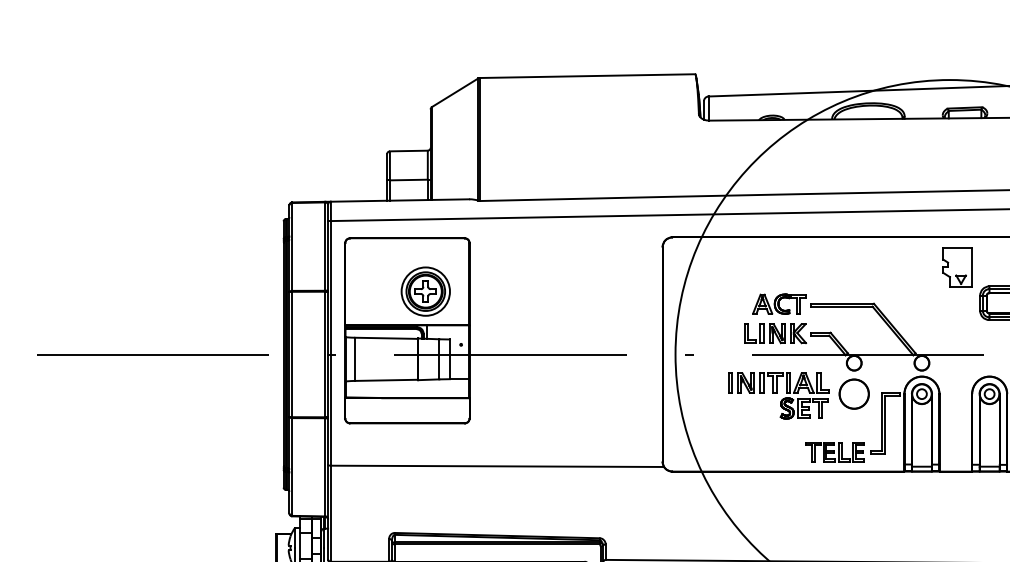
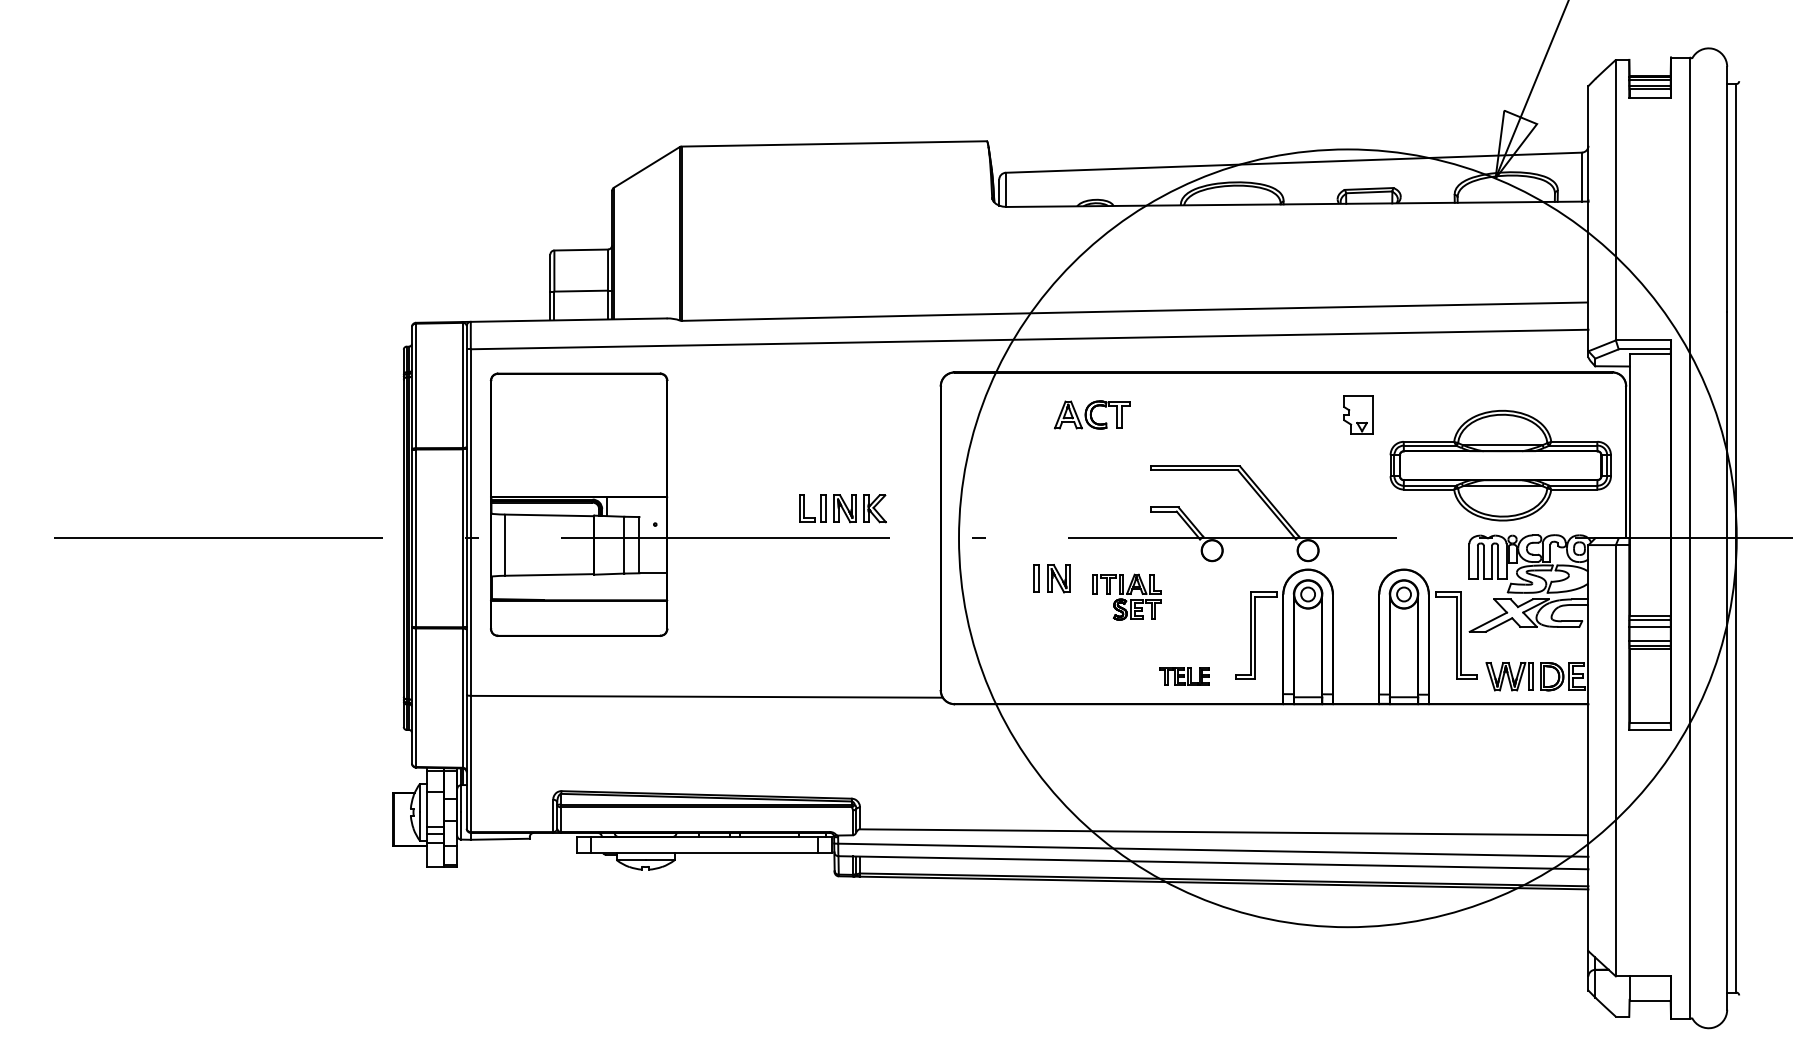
part: (957, 267) -> (1358, 414), size x0.7
part: (426, 291) -> (605, 449), removed
part: (779, 303) -> (1092, 414), moved
part: (775, 333) -> (842, 508), moved
part: (853, 394) -> (1211, 594), removed
part: (794, 396) -> (1127, 597), size x0.7
part: (834, 452) -> (1184, 676), size x0.6

